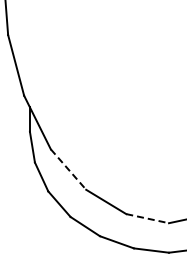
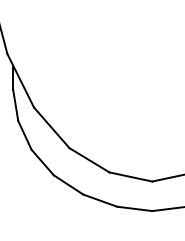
line: (68, 169) -> (51, 127), dashed -> solid
line: (147, 218) -> (130, 176), dashed -> solid

